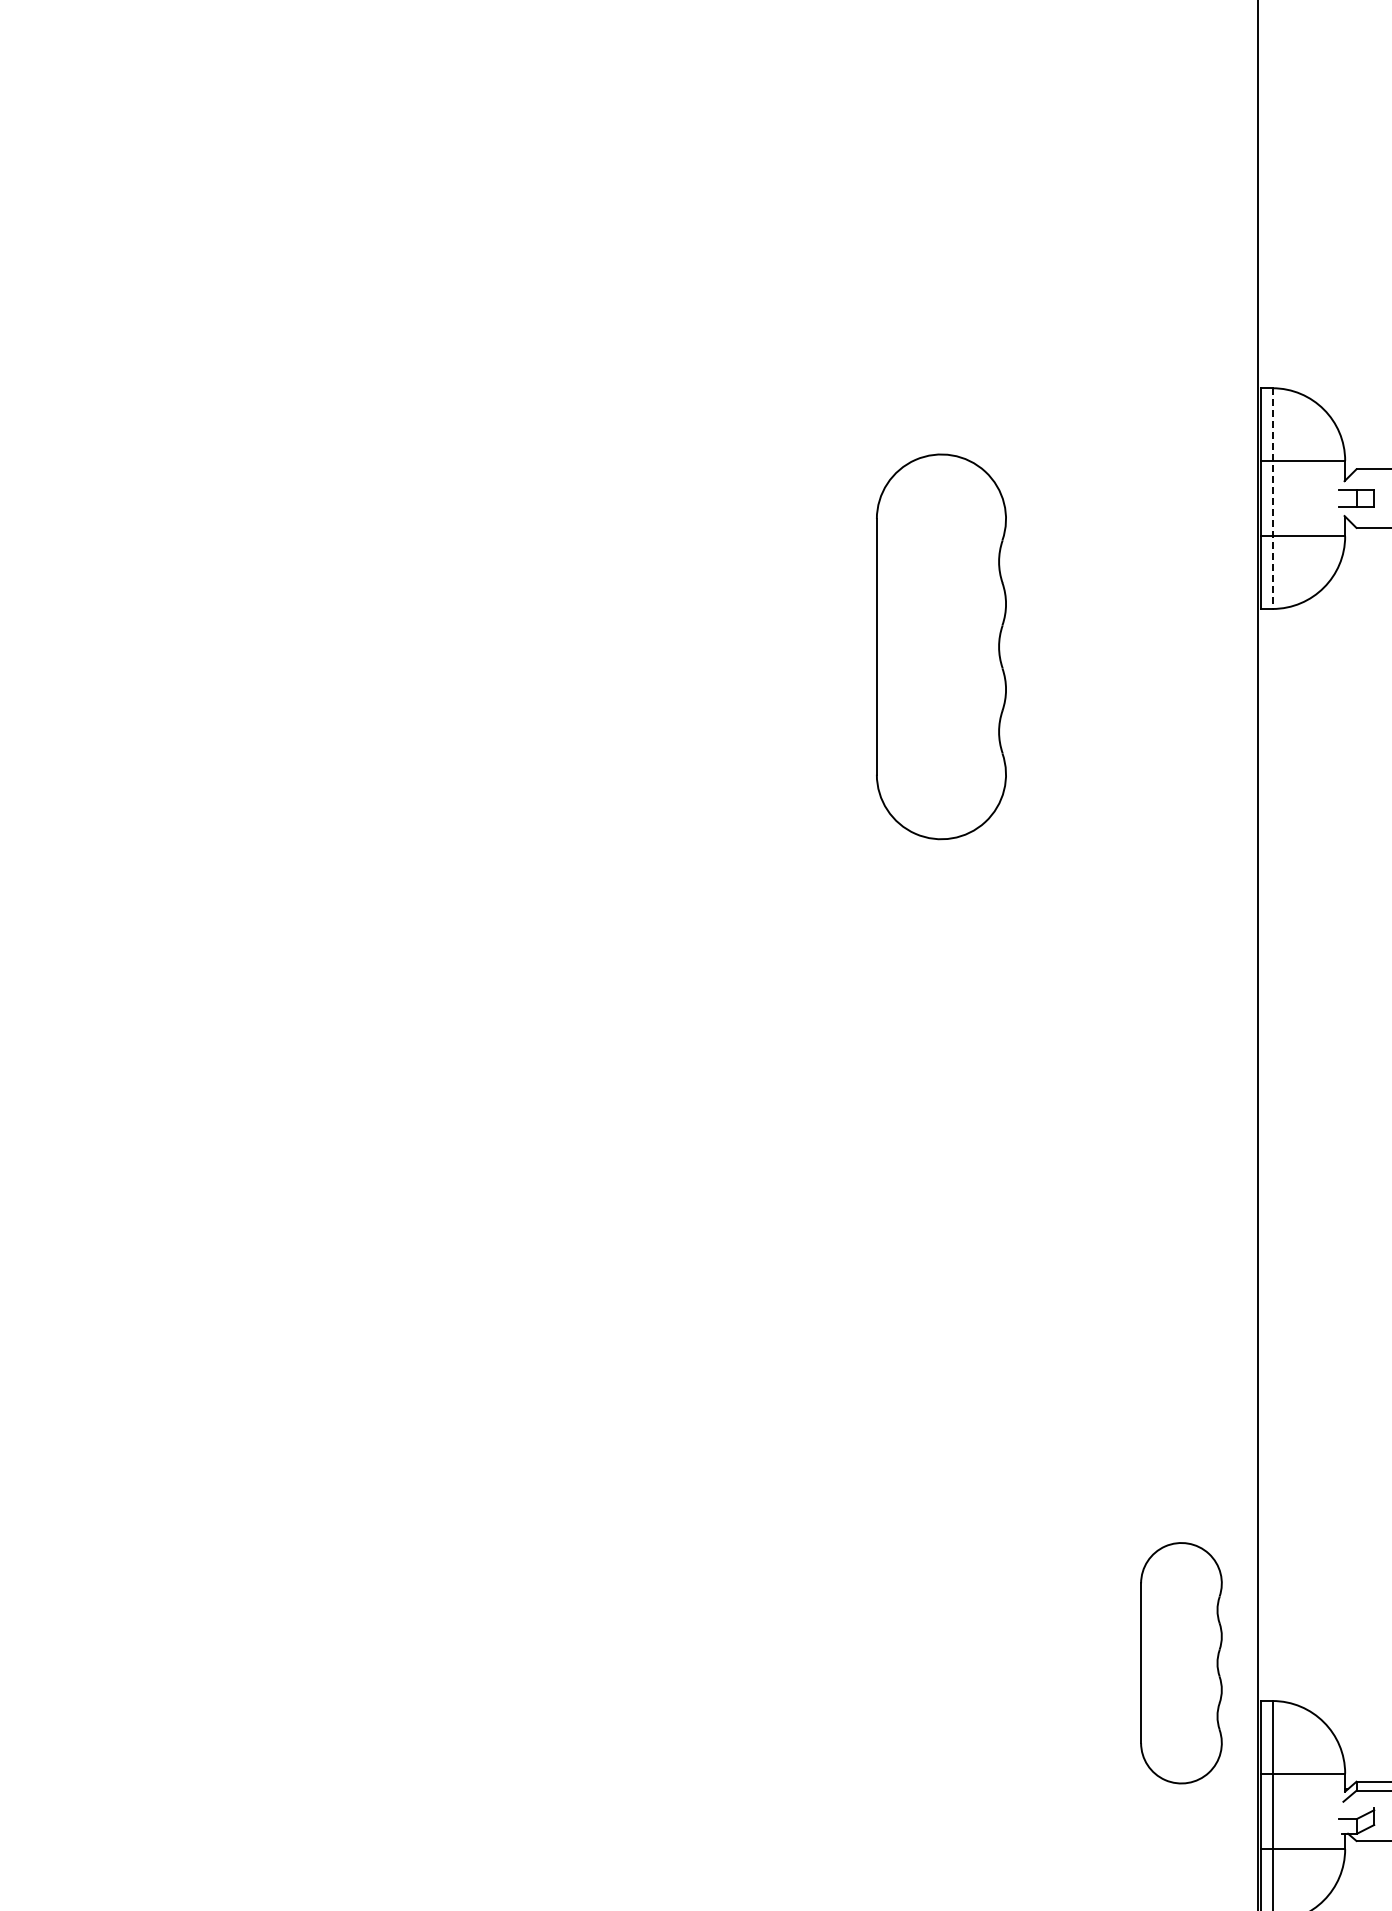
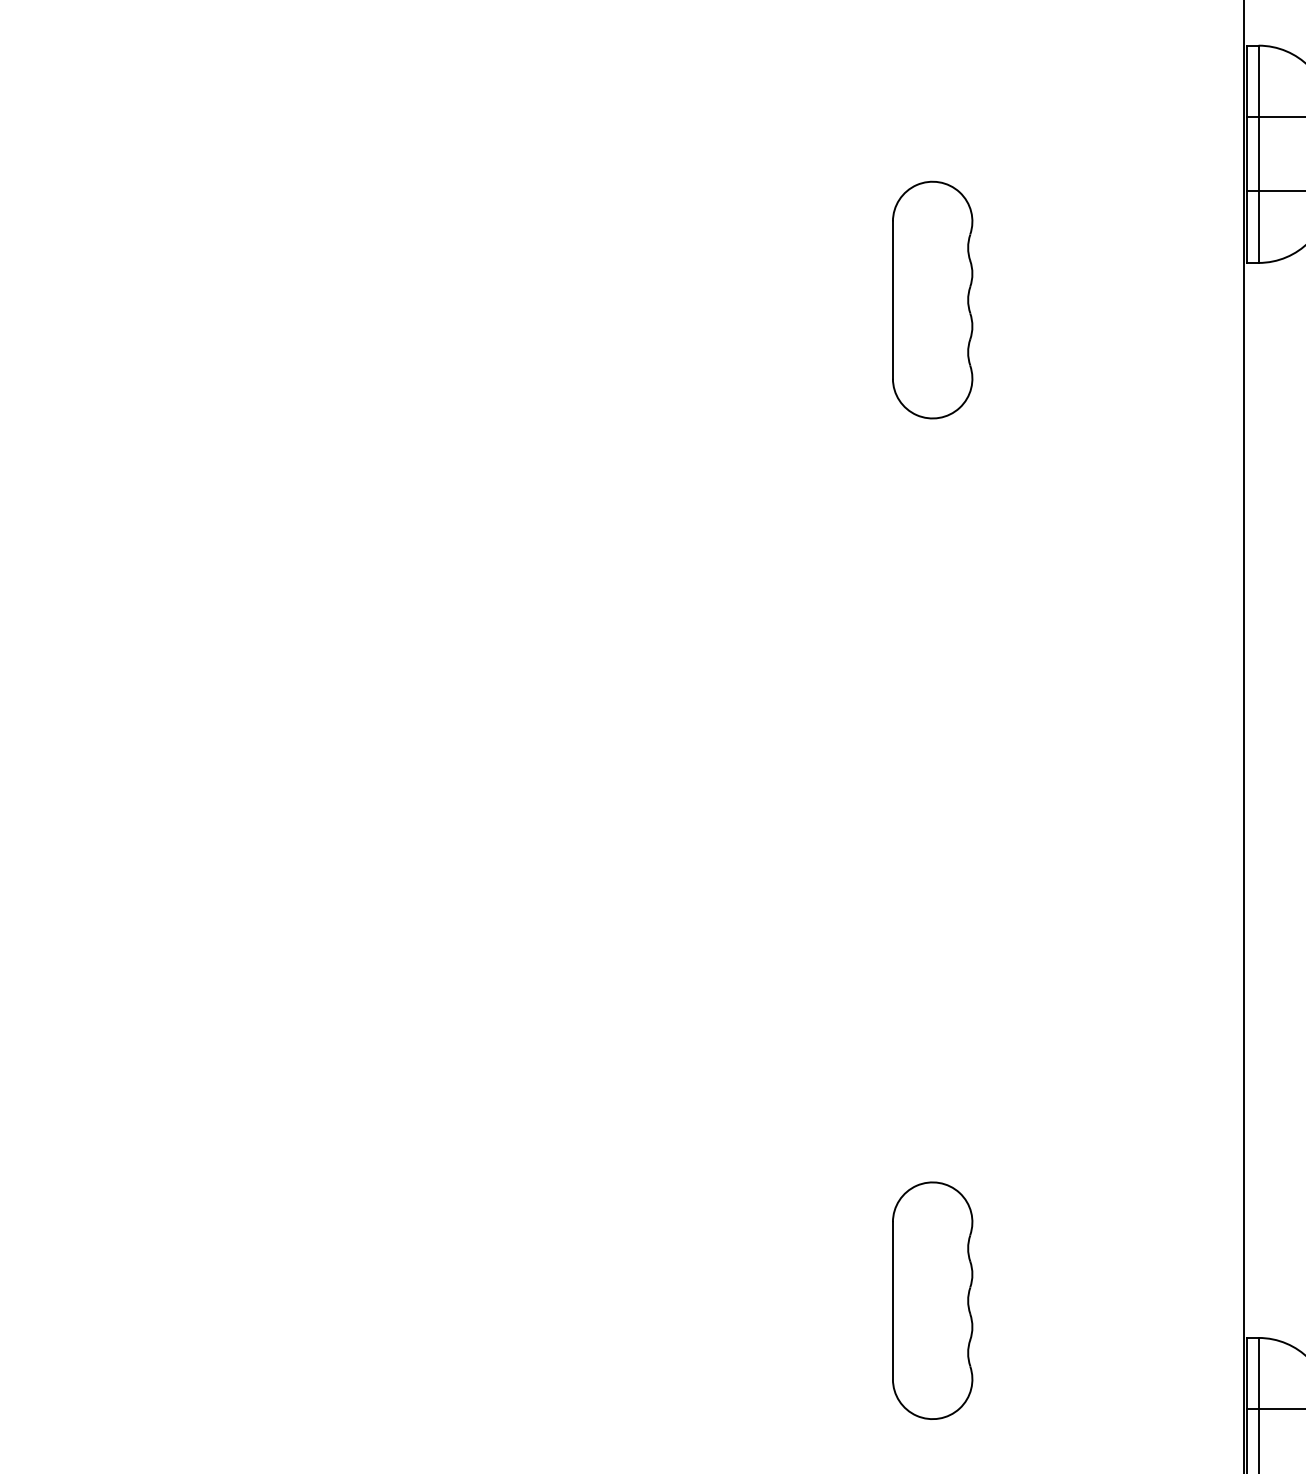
line: (1272, 499) -> (1258, 155), dashed -> solid
part: (941, 646) -> (932, 299), size x0.62
part: (1181, 1663) -> (932, 1301), moved

